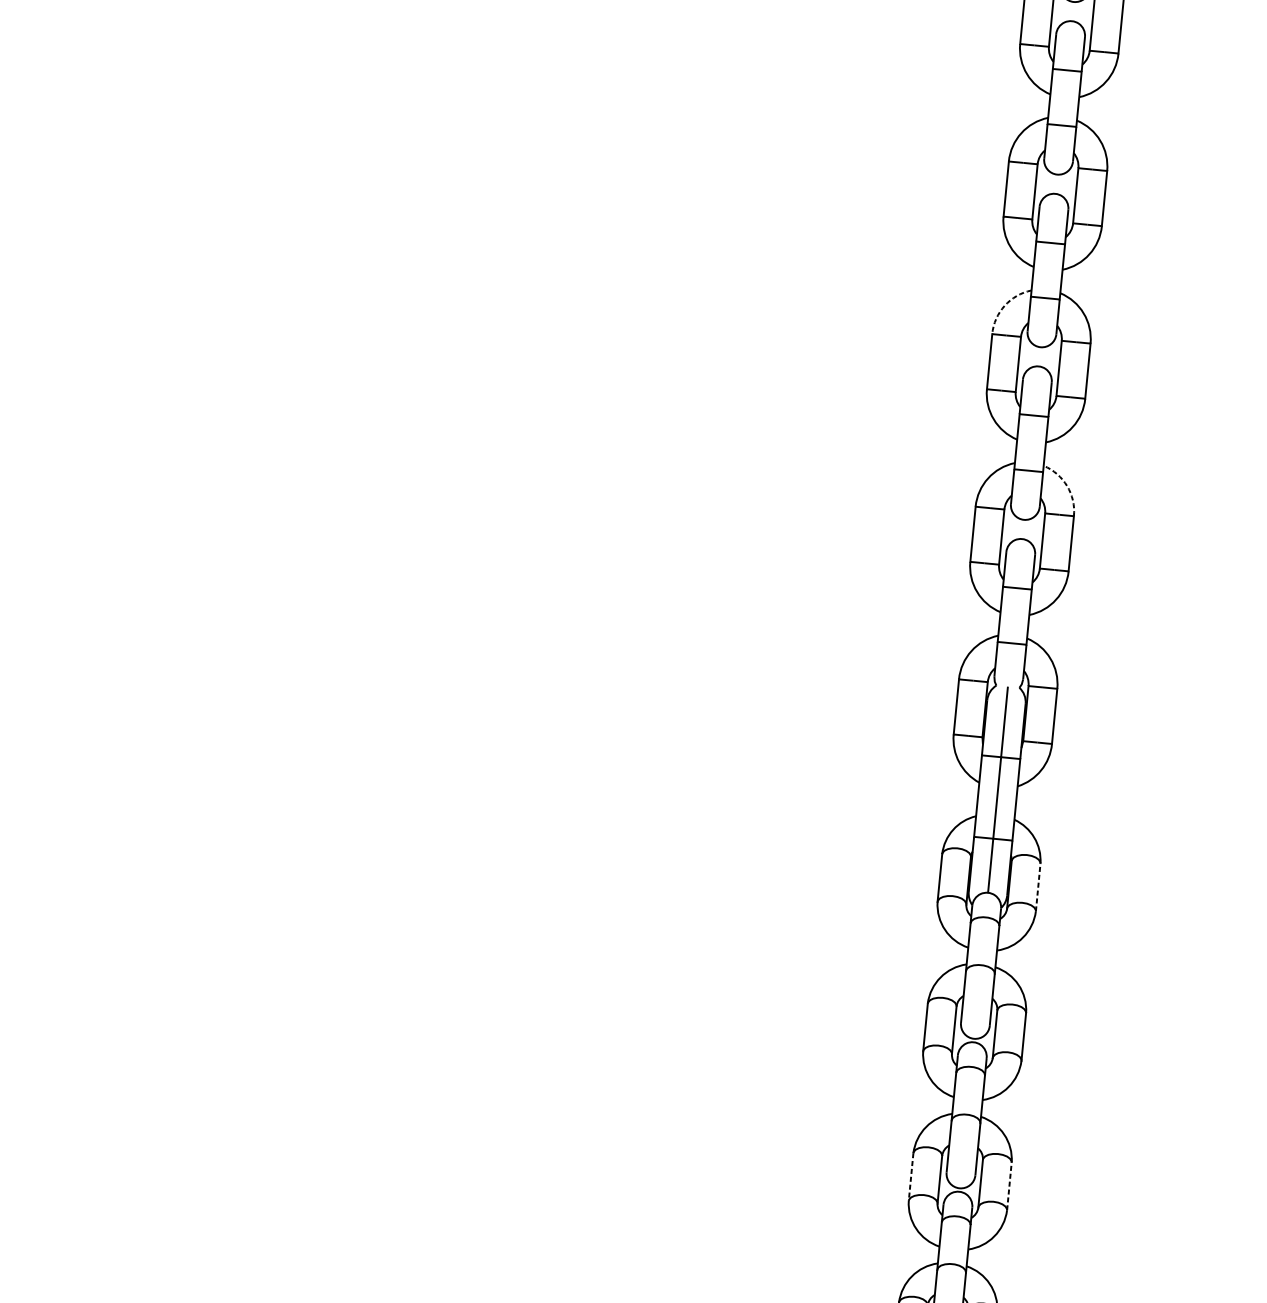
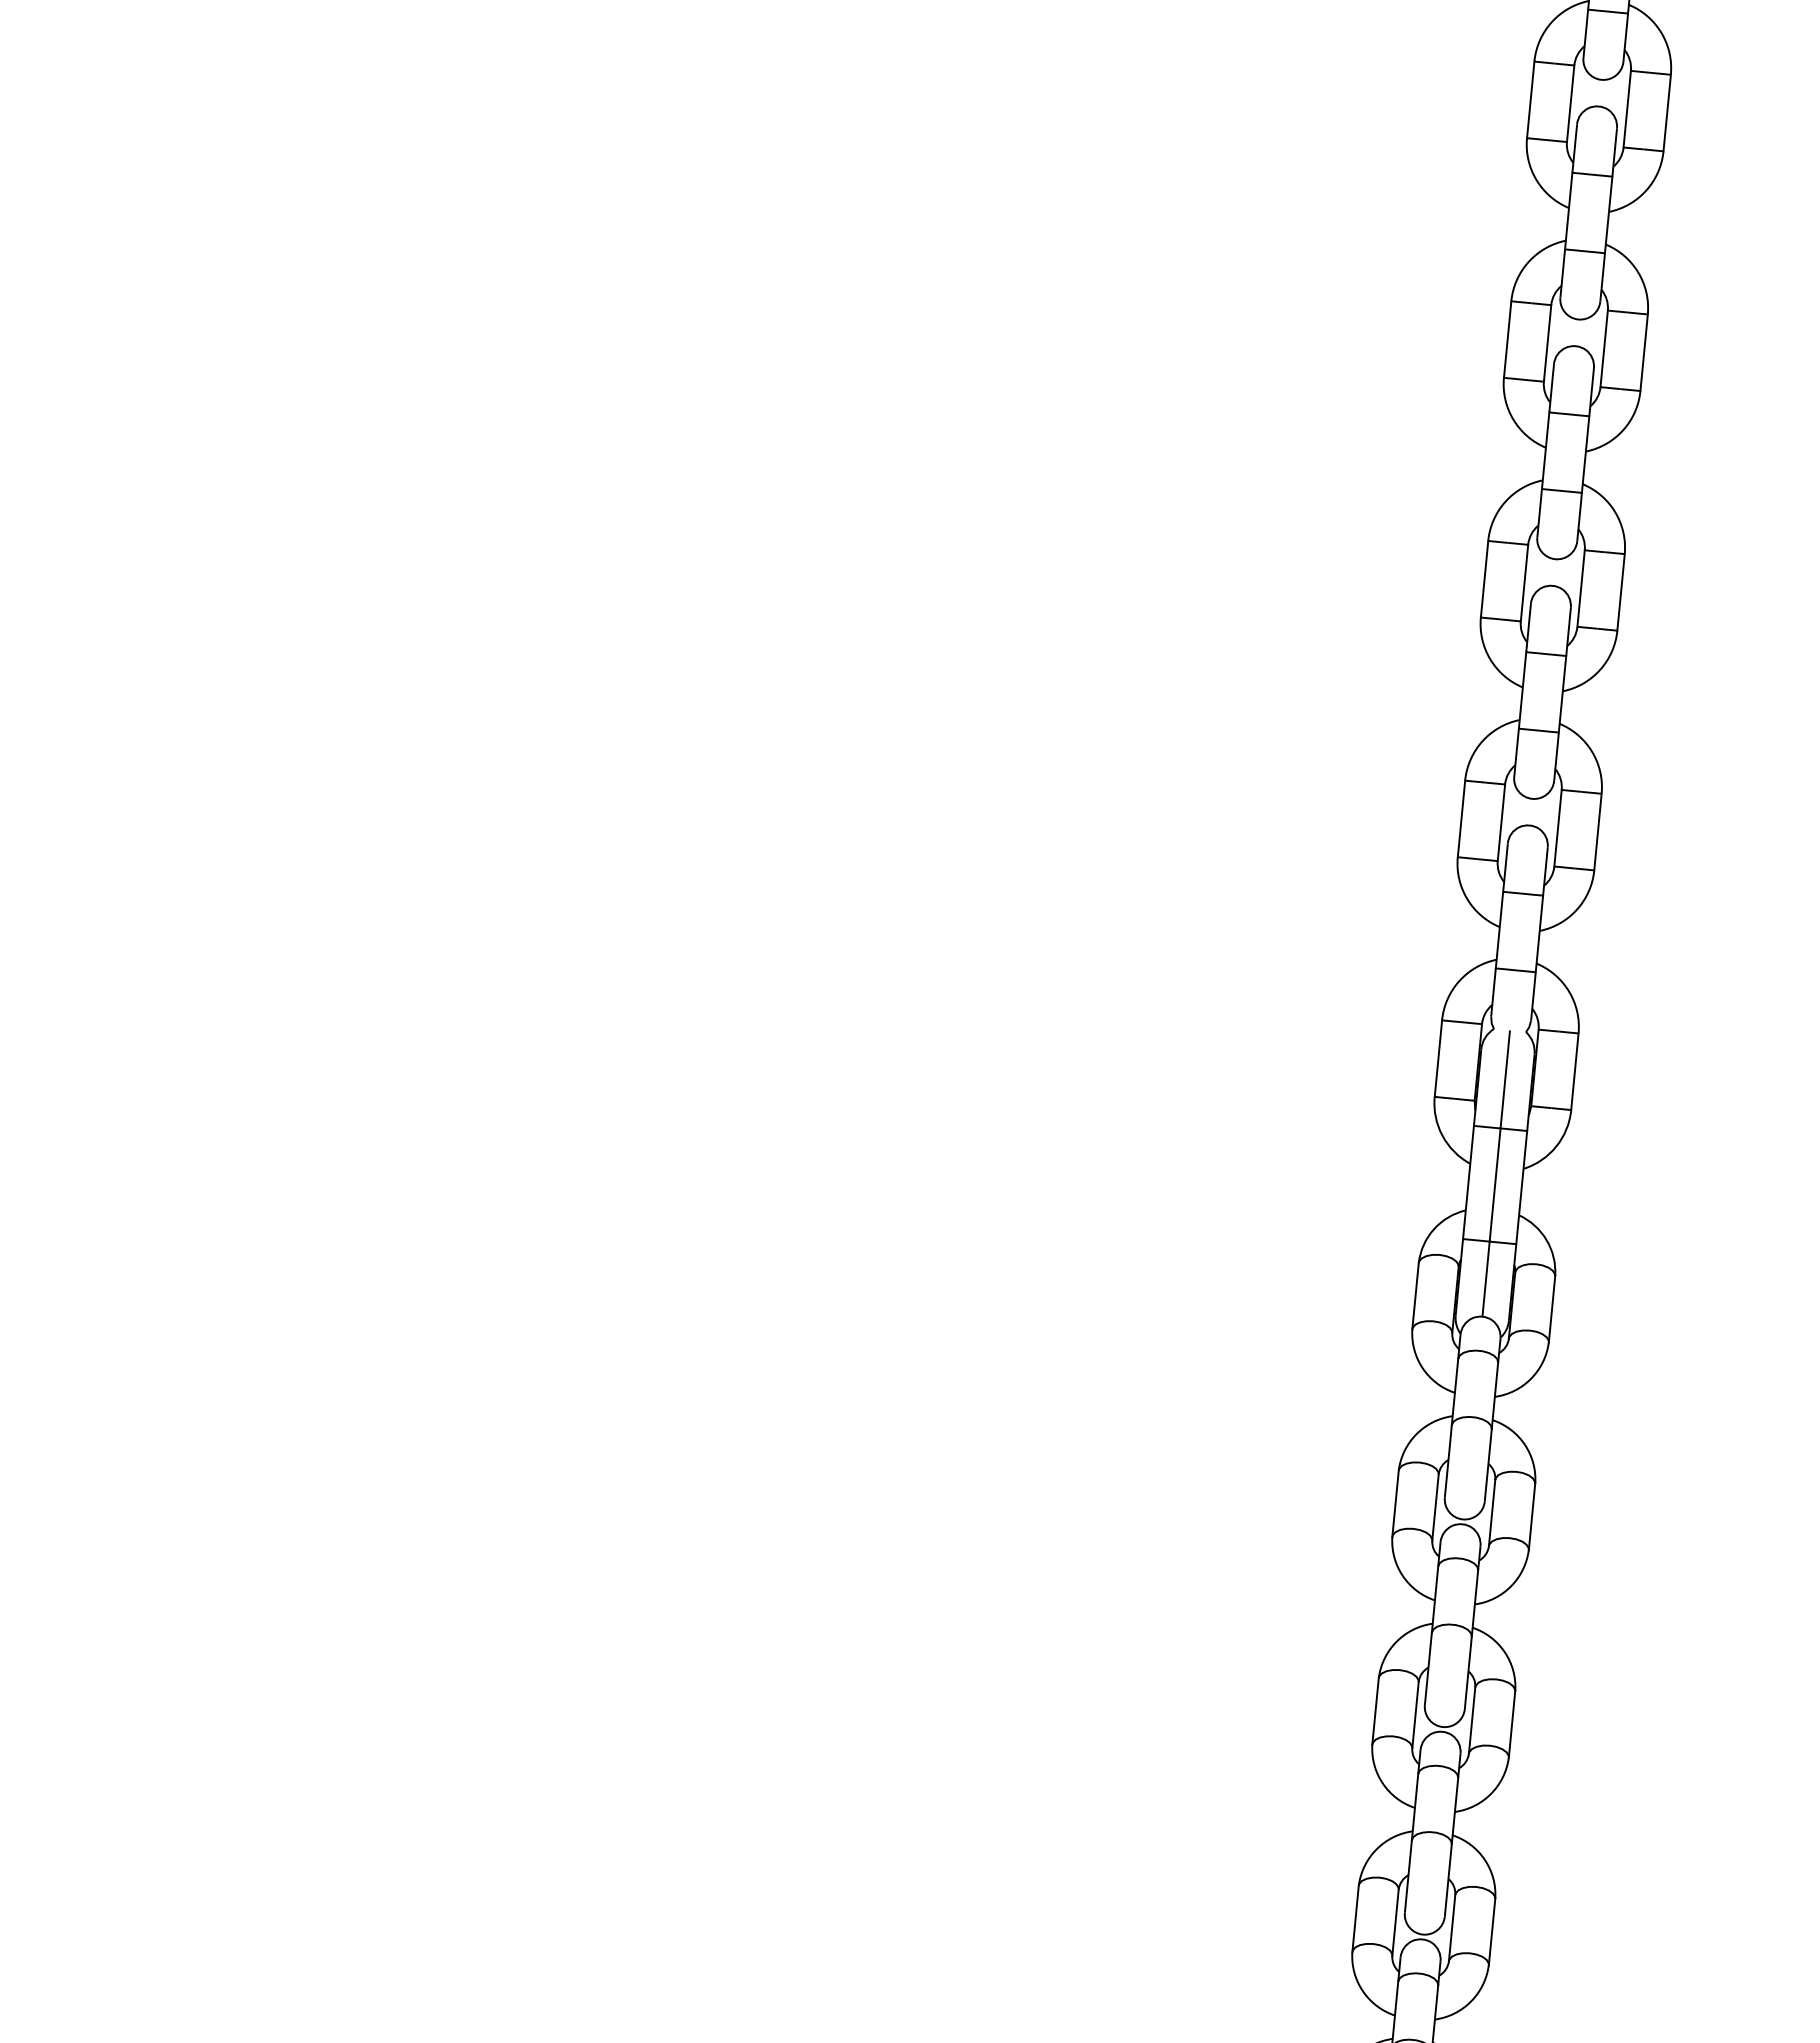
arc: (1004, 305) -> (1505, 501), dashed -> solid
arc: (1067, 485) -> (1592, 751), dashed -> solid
line: (1038, 886) -> (1552, 1308), dashed -> solid
line: (911, 1177) -> (1375, 1711), dashed -> solid
line: (1009, 1185) -> (1512, 1723), dashed -> solid

